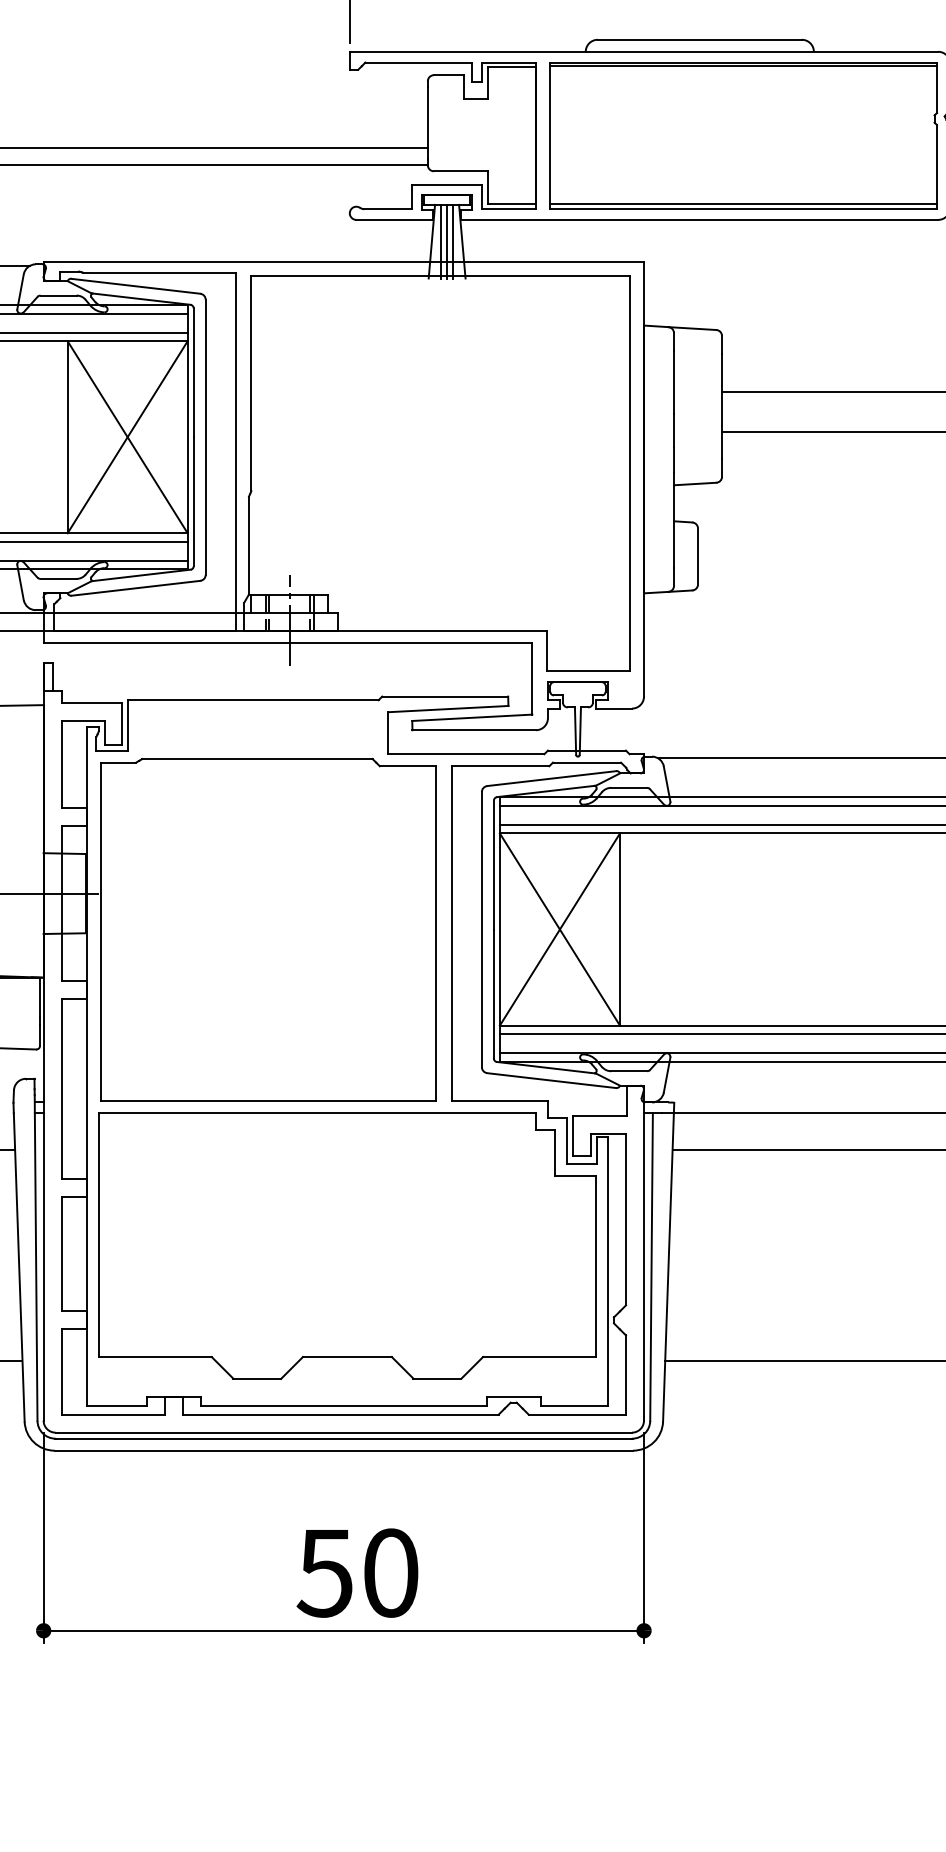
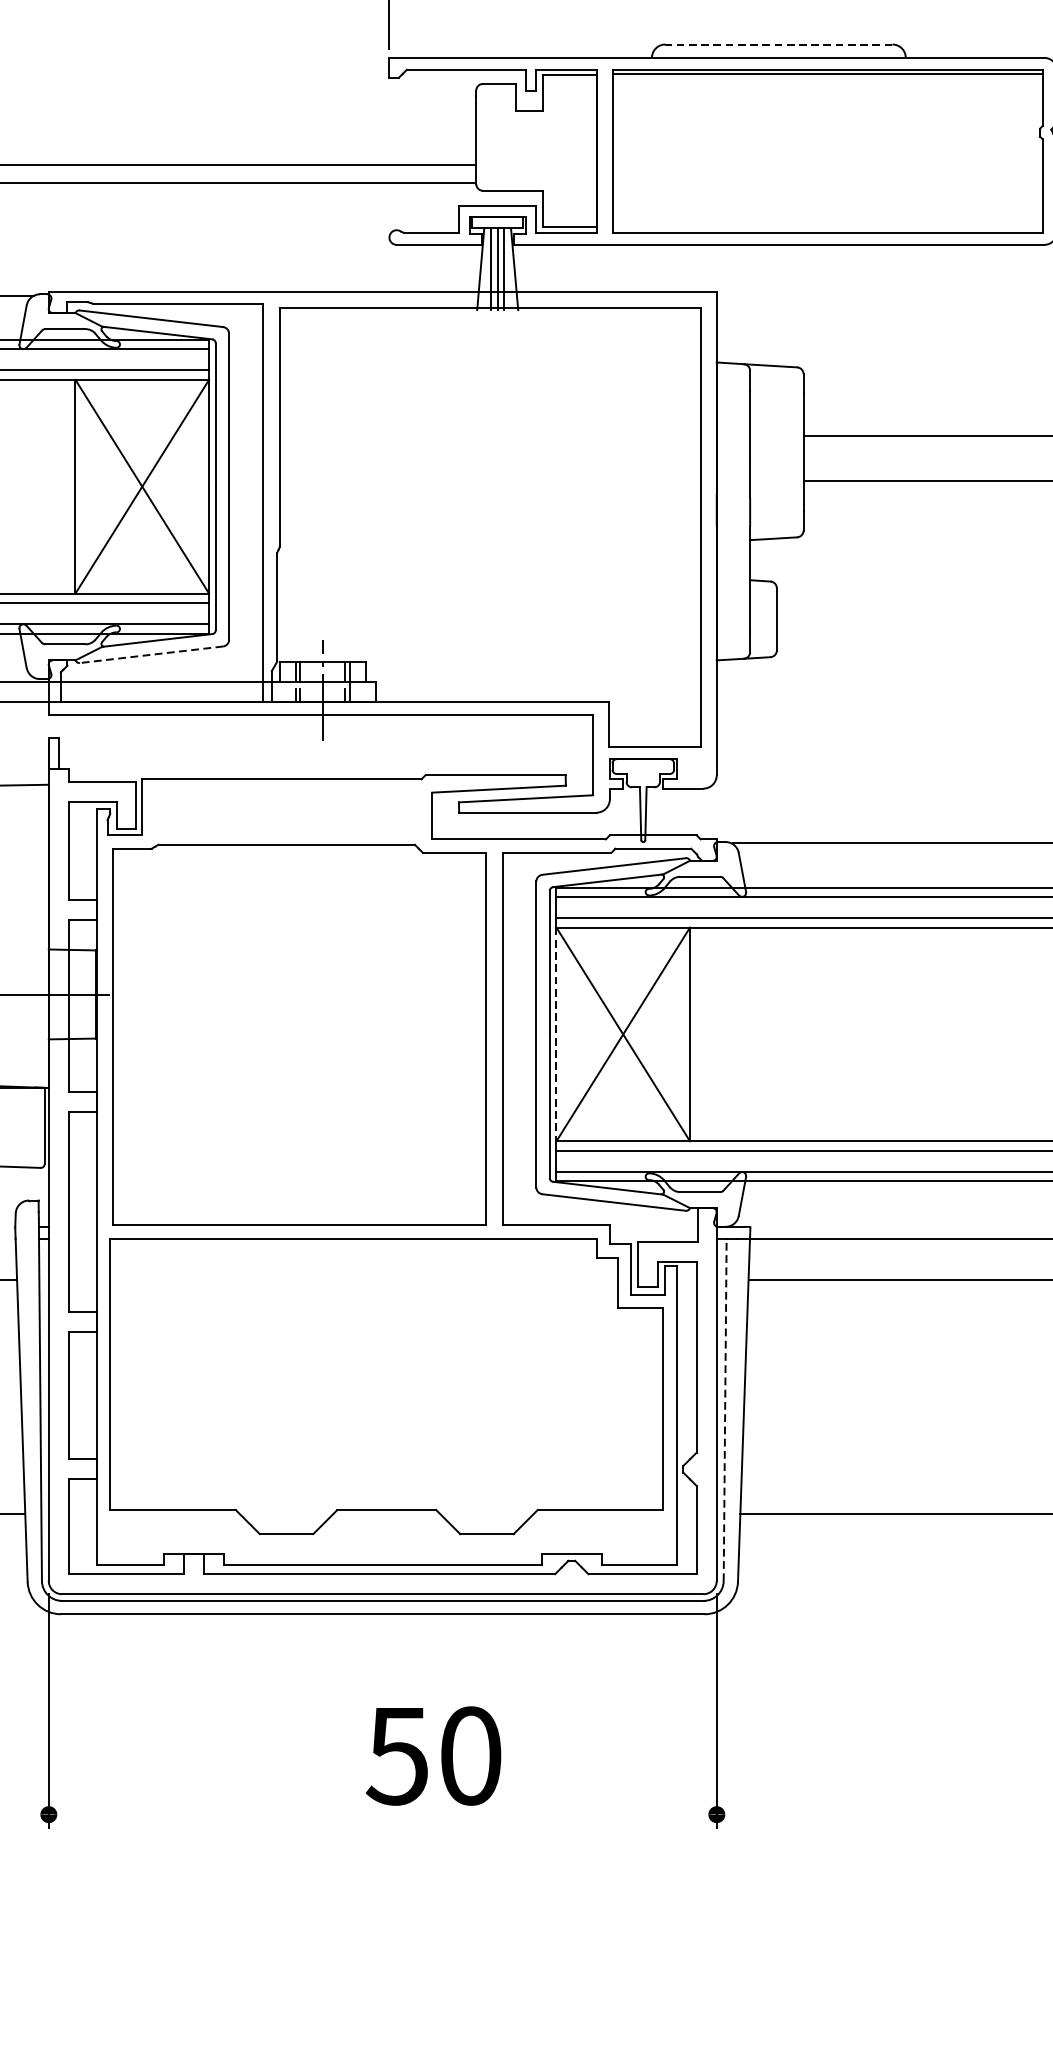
line: (699, 39) -> (778, 44), solid -> dashed
line: (743, 204) -> (827, 227), removed
line: (135, 588) -> (150, 654), solid -> dashed
line: (499, 930) -> (555, 1035), solid -> dashed
line: (651, 1267) -> (725, 1410), solid -> dashed
text: (357, 1572) -> (433, 1755), moved
line: (343, 1630) -> (382, 1814), removed

